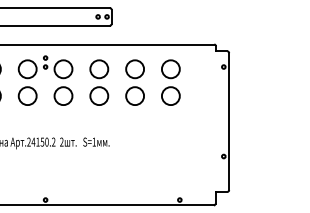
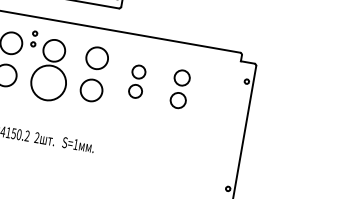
part: (134, 82) -> (136, 81), size x0.6
part: (170, 82) -> (179, 89), size x0.7
circle: (63, 96) -> (48, 83), size x1.6

